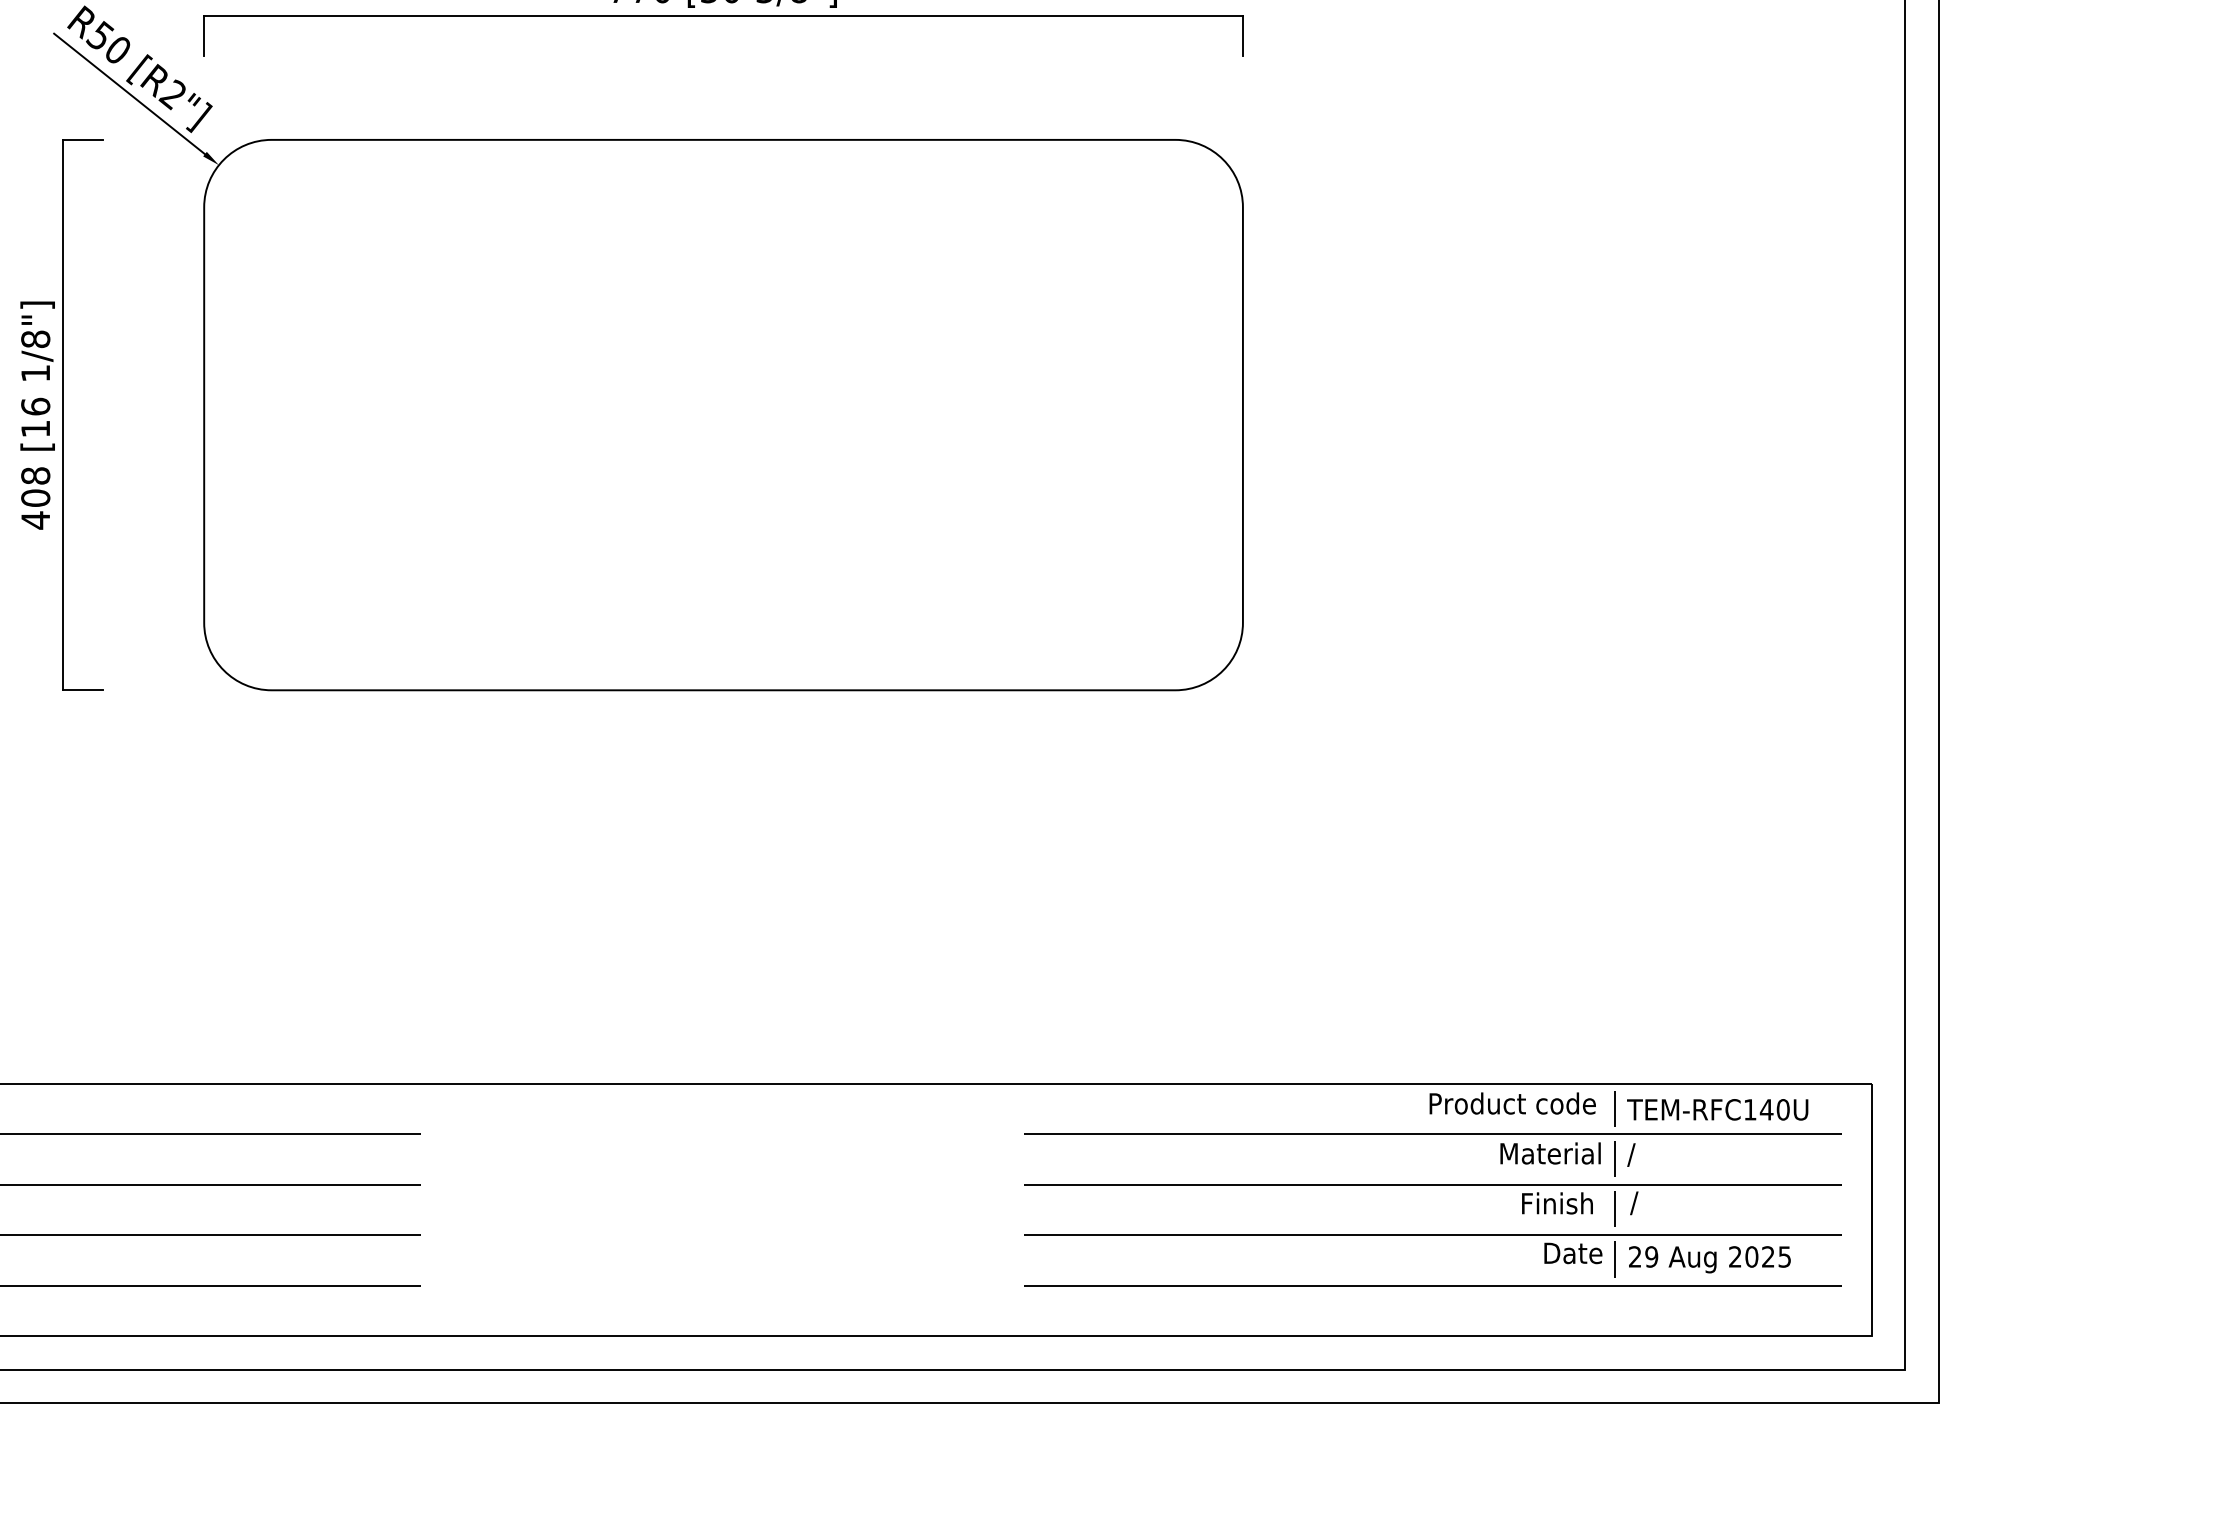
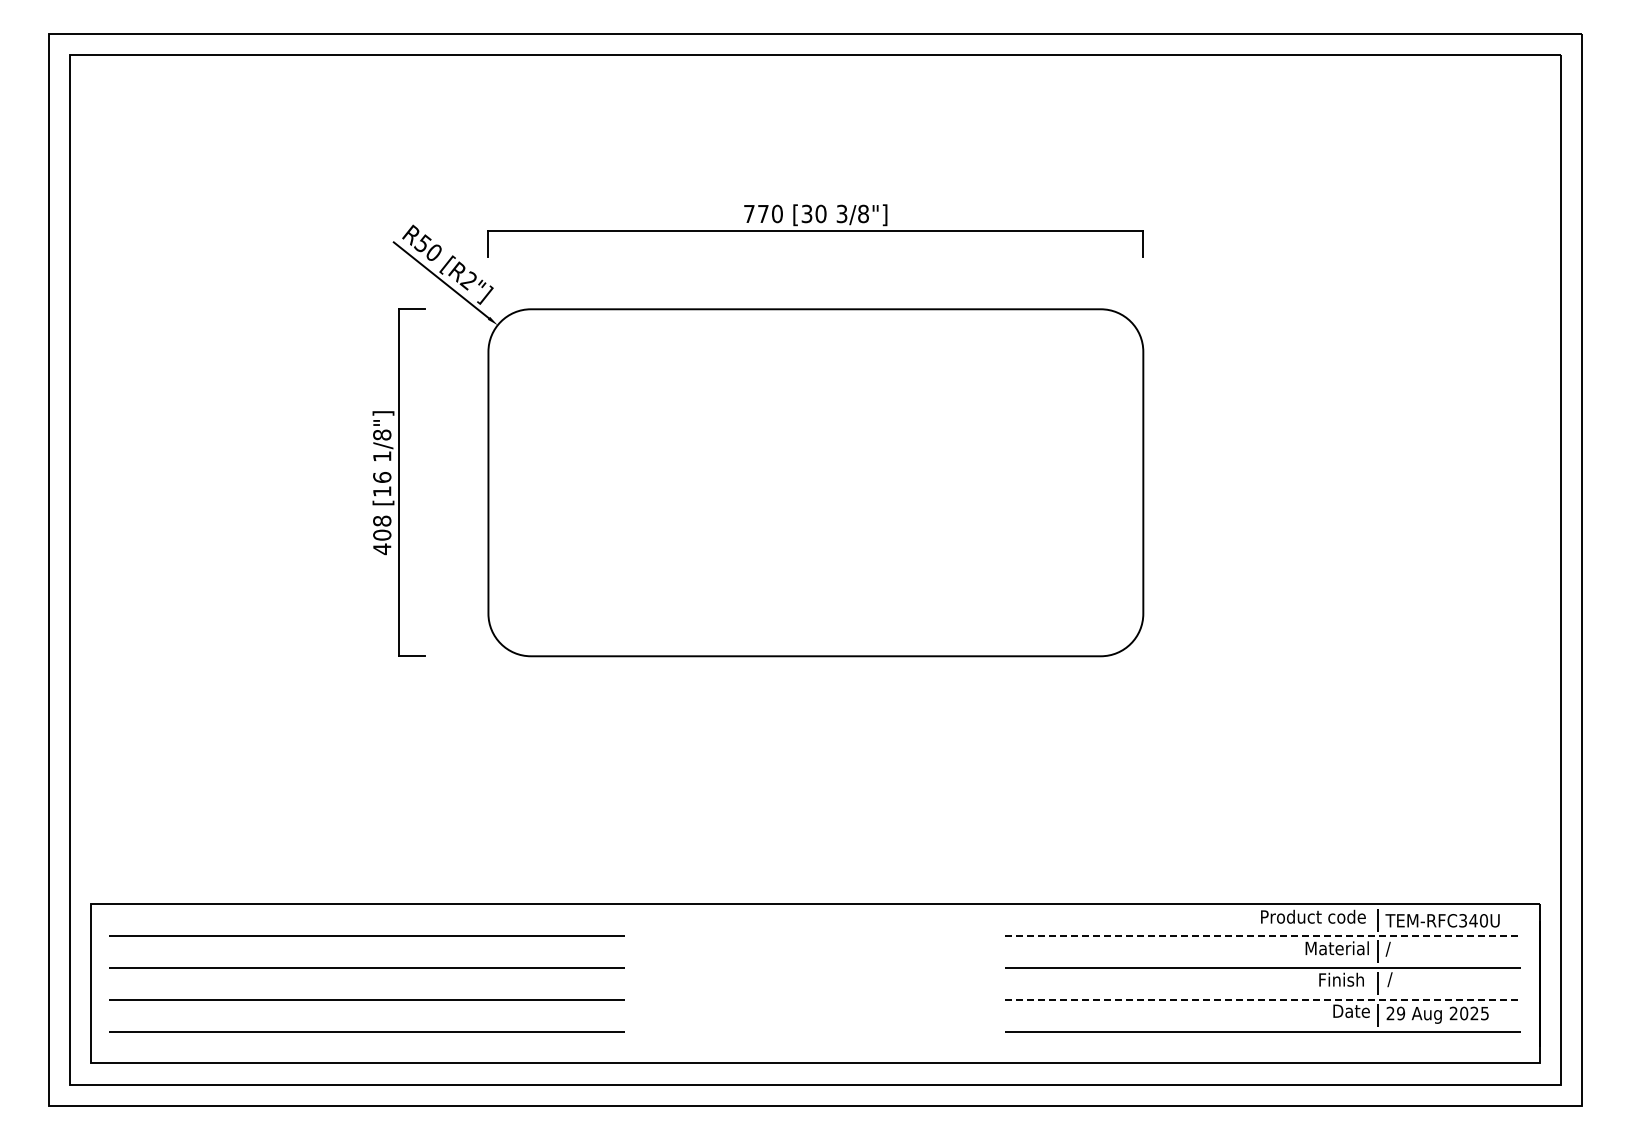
text: (1749, 1109) -> (1462, 920), TEM-RFC140U -> TEM-RFC340U
line: (1433, 1134) -> (1263, 936), solid -> dashed
line: (1433, 1234) -> (1263, 999), solid -> dashed

